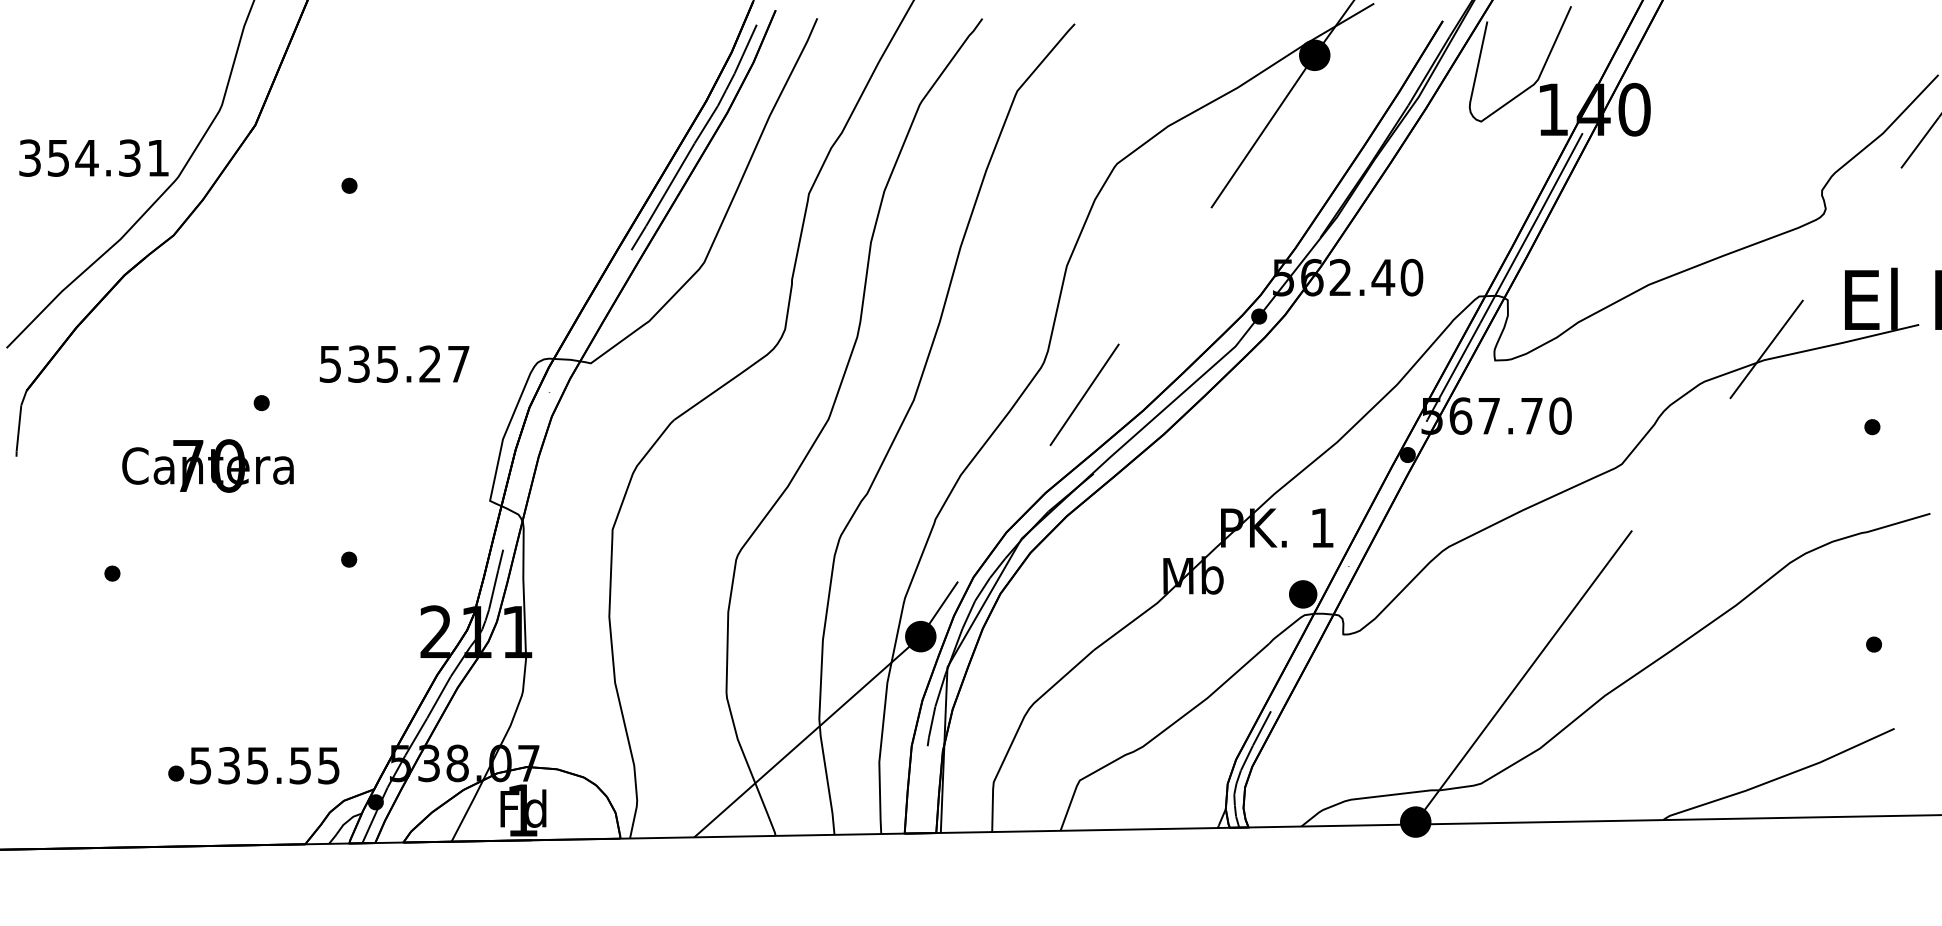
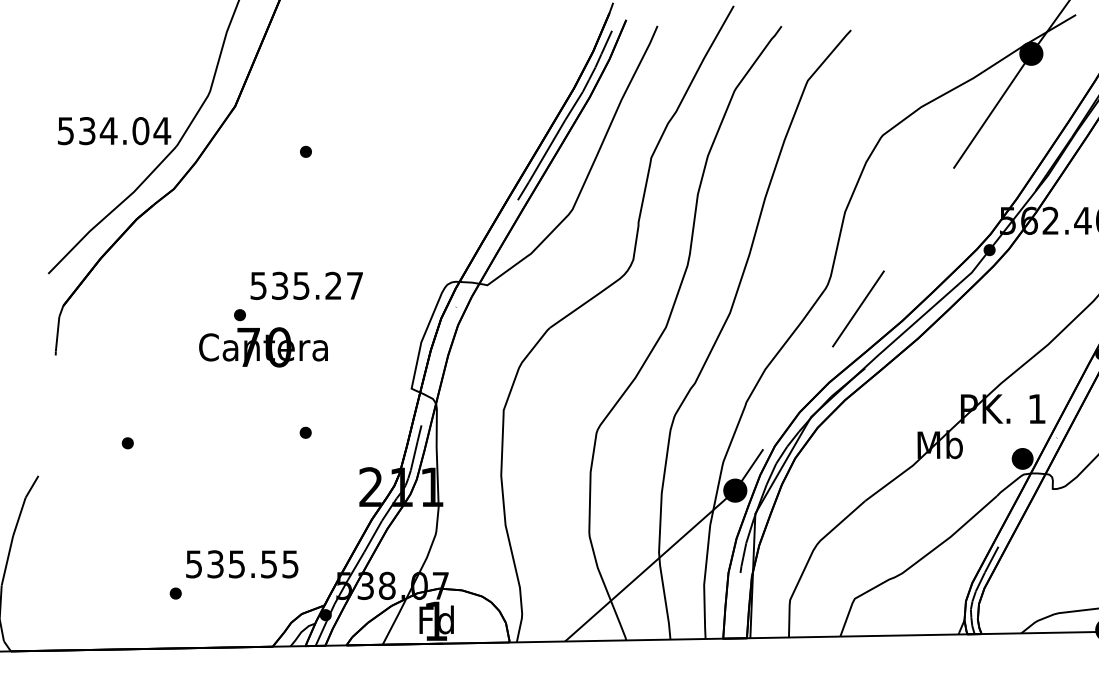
text: (94, 157) -> (114, 130), 354.31 -> 534.04
text: (394, 363) -> (306, 285), moved
text: (207, 465) -> (263, 347), moved
text: (264, 765) -> (242, 564), moved

